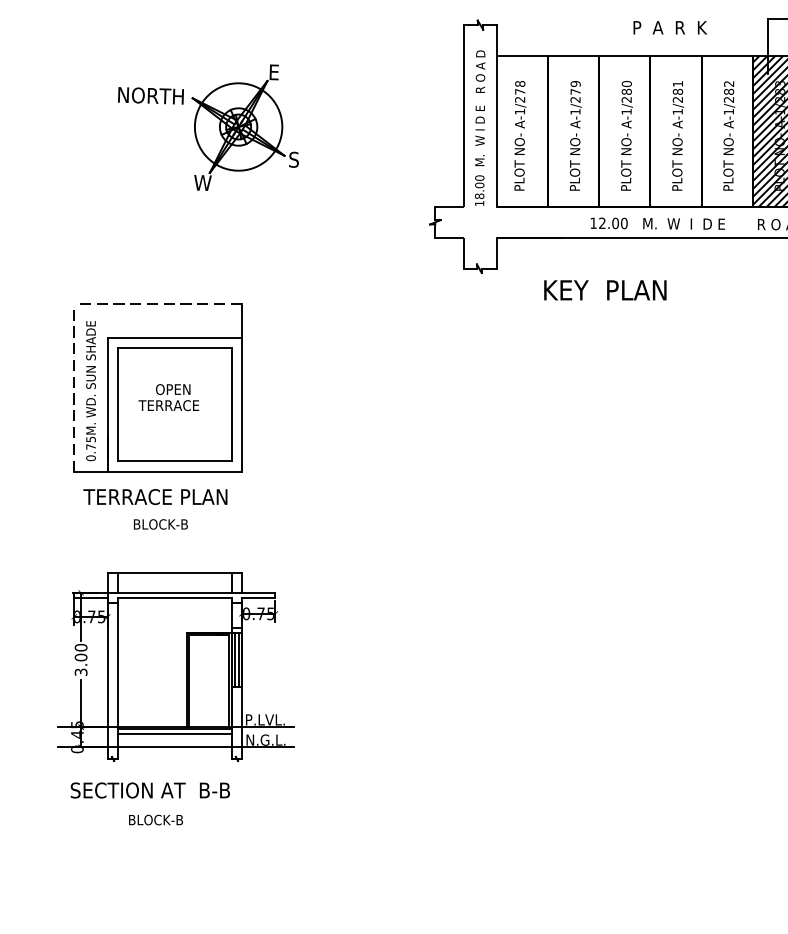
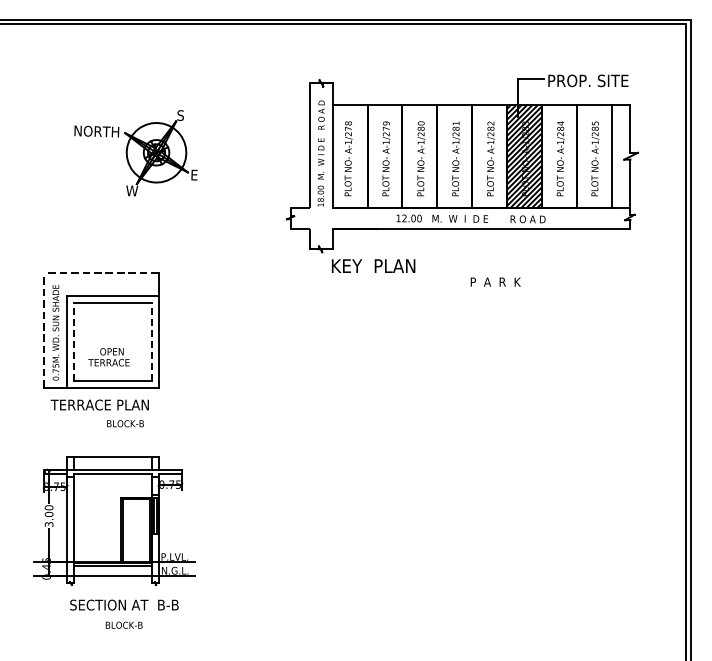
text: (669, 26) -> (495, 281), moved
text: (273, 72) -> (180, 115), E -> S
text: (294, 158) -> (194, 174), S -> E
text: (605, 289) -> (373, 265), moved
text: (168, 397) -> (108, 357), moved
line: (118, 405) -> (74, 342), solid -> dashed
line: (231, 405) -> (151, 342), solid -> dashed
text: (160, 524) -> (125, 423), moved
text: (150, 789) -> (124, 604), moved
text: (154, 818) -> (123, 624), moved

